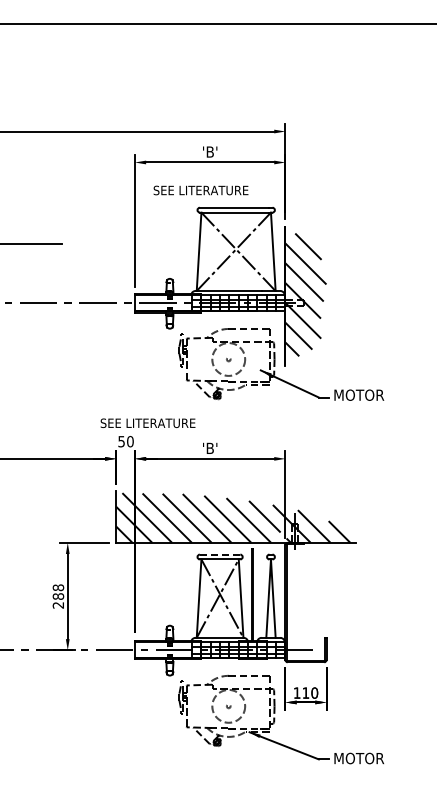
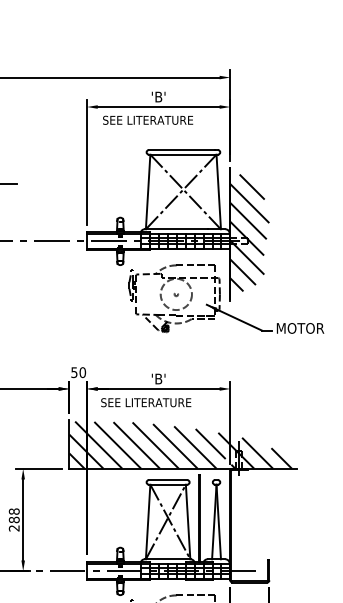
text: (200, 190) -> (147, 120), moved
text: (147, 422) -> (145, 401), moved
line: (219, 554) -> (167, 479), dashed -> solid

